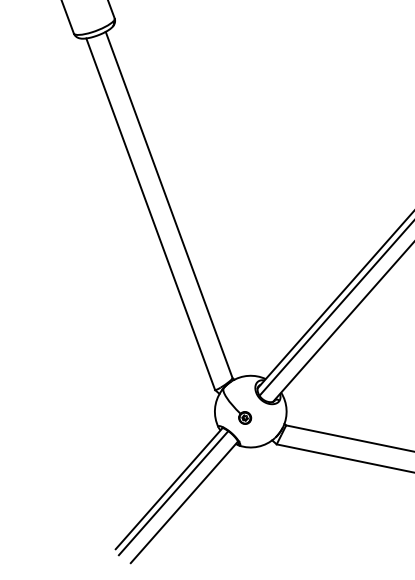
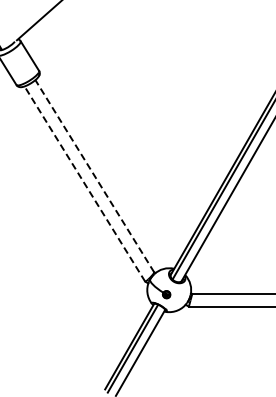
line: (168, 205) -> (94, 176), solid -> dashed
line: (149, 214) -> (84, 184), solid -> dashed

